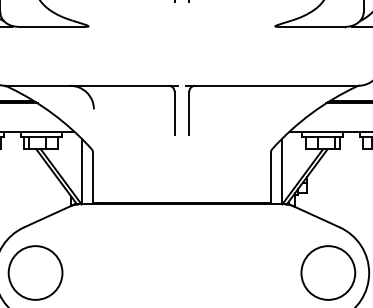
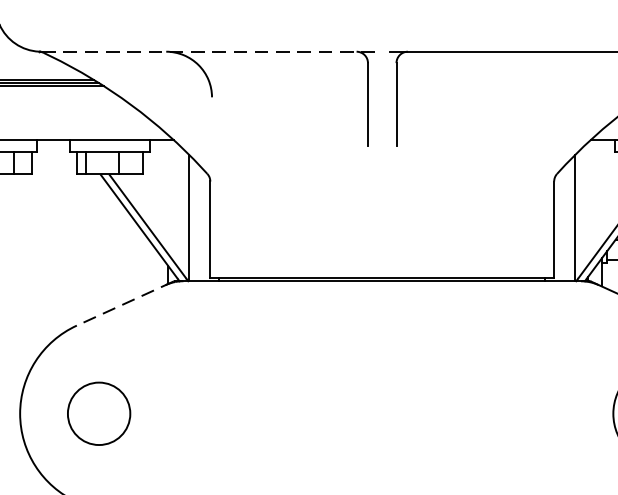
line: (91, 85) -> (207, 51), solid -> dashed
line: (48, 216) -> (124, 304), solid -> dashed
circle: (35, 272) -> (98, 412), size x0.6

